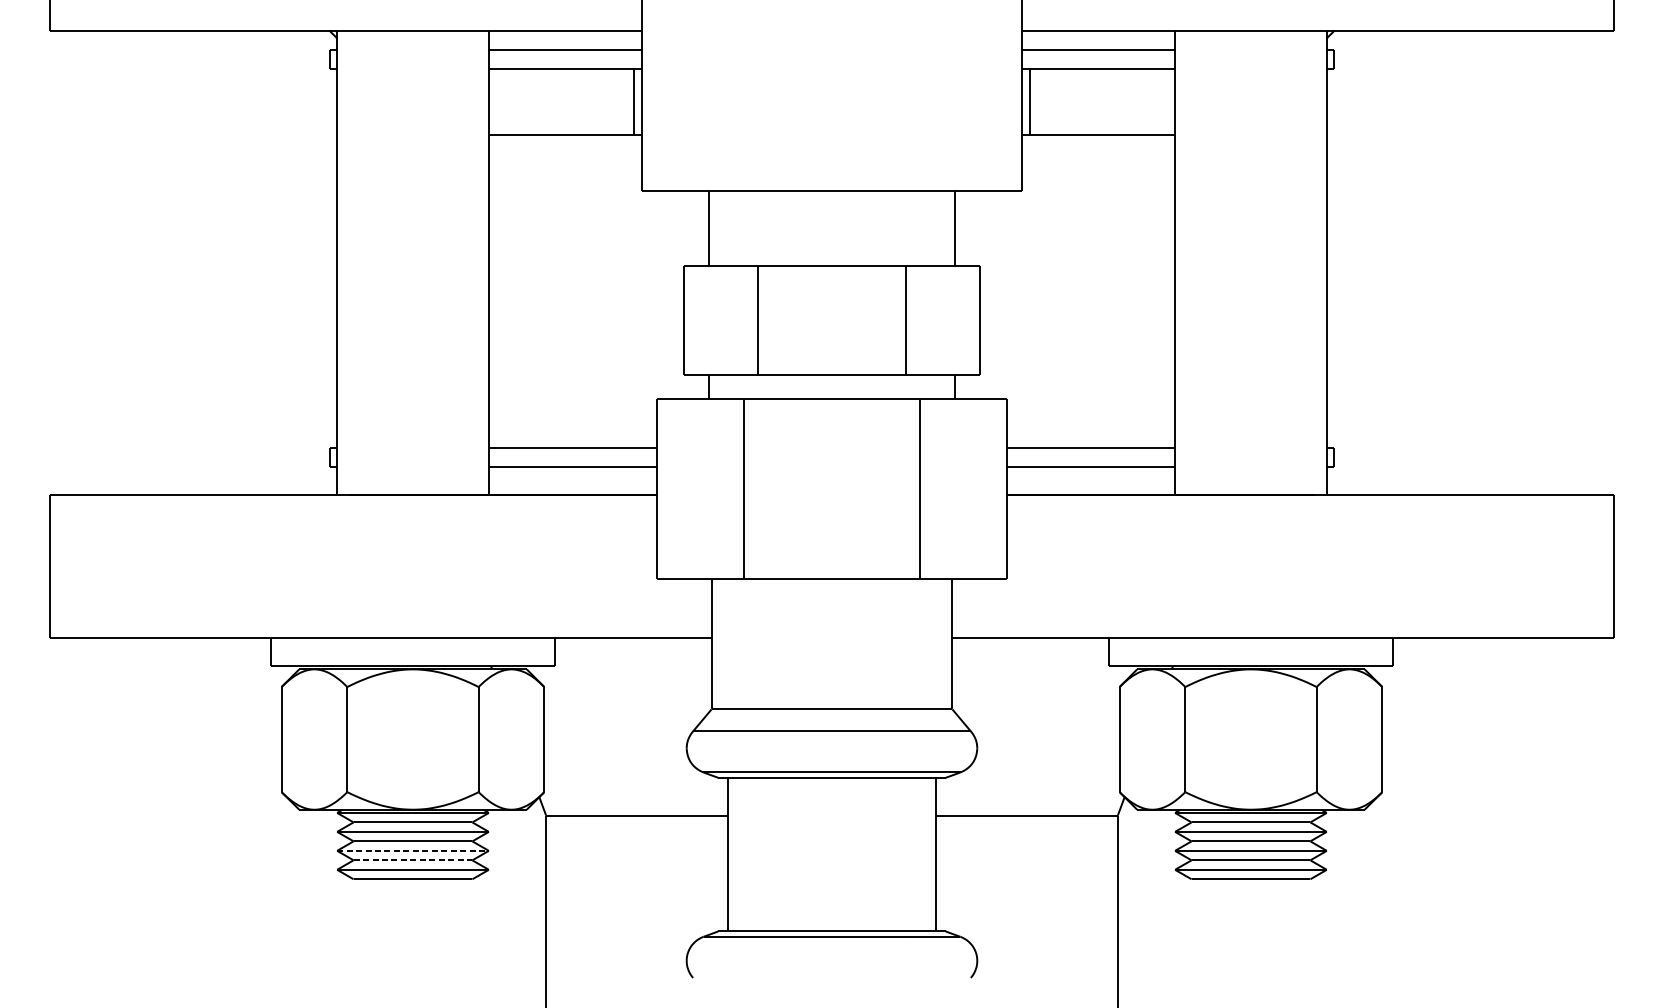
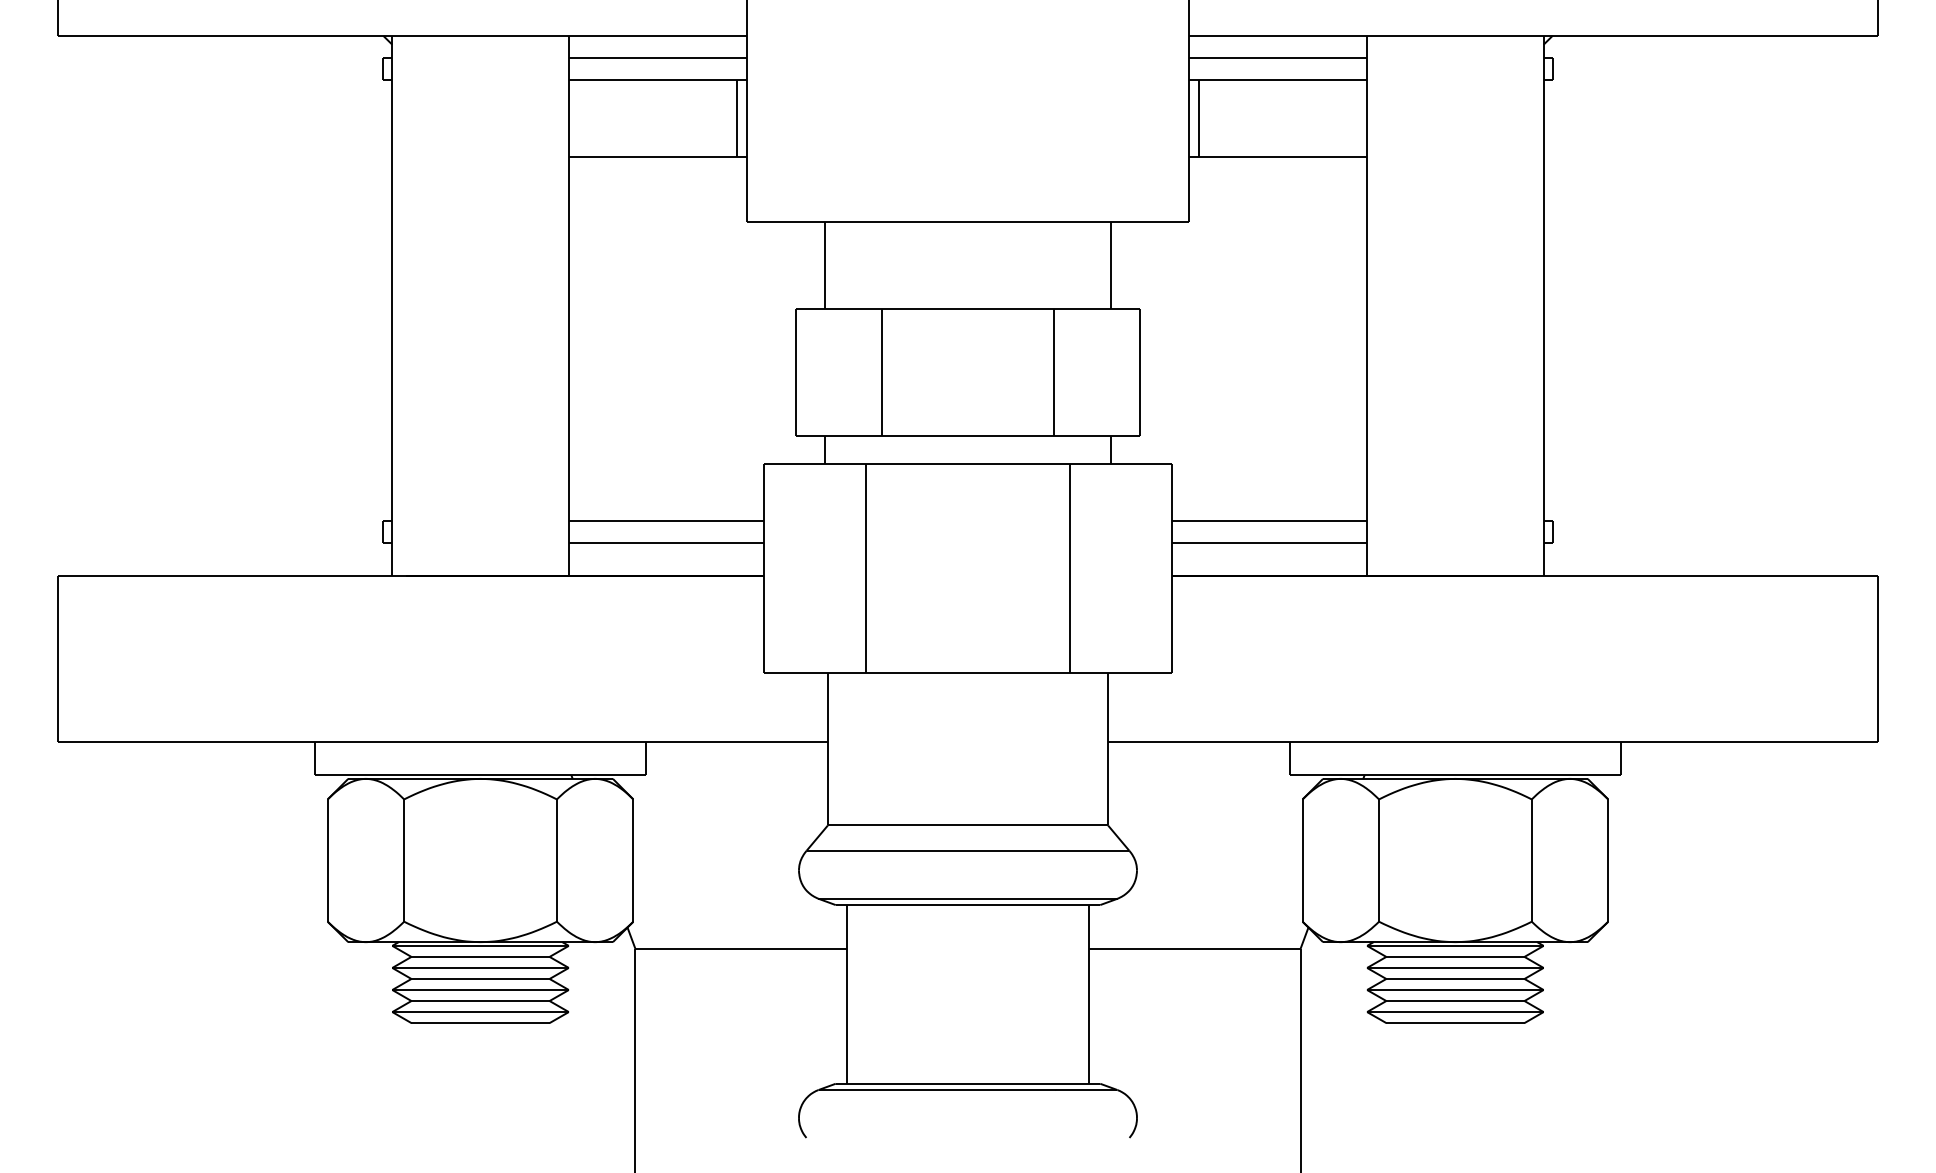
line: (413, 851) -> (481, 990), dashed -> solid
line: (413, 860) -> (481, 1001), dashed -> solid

